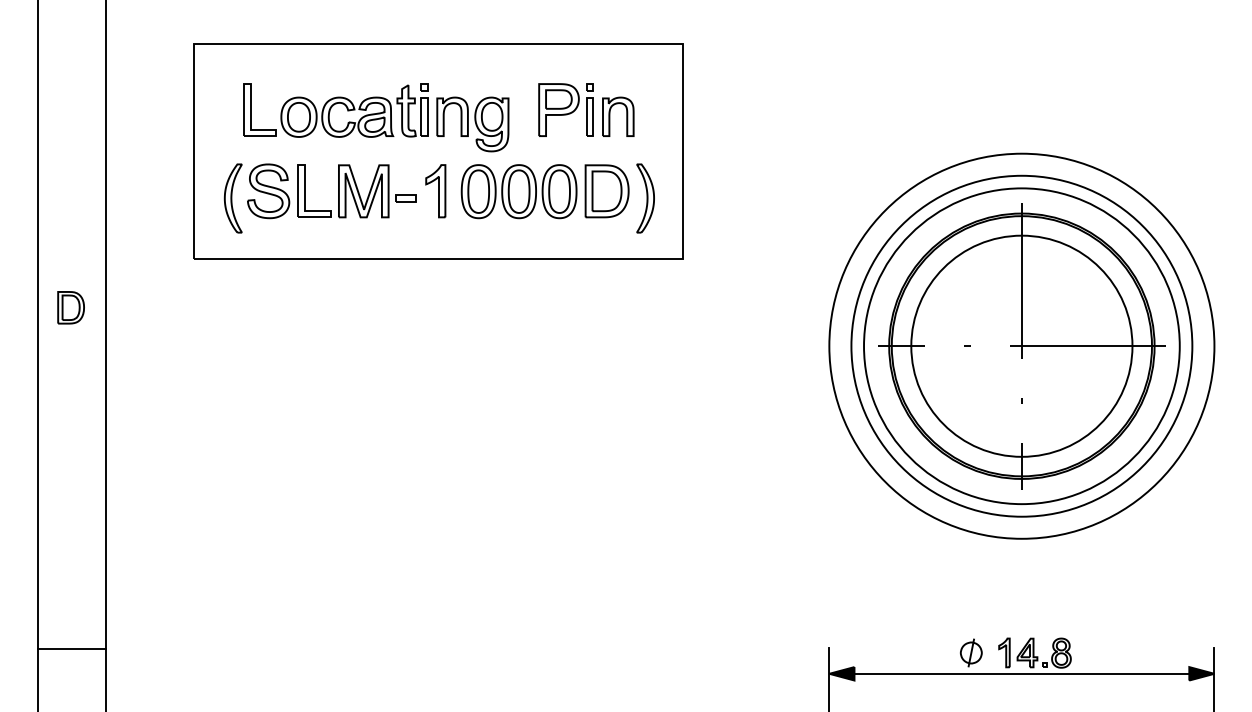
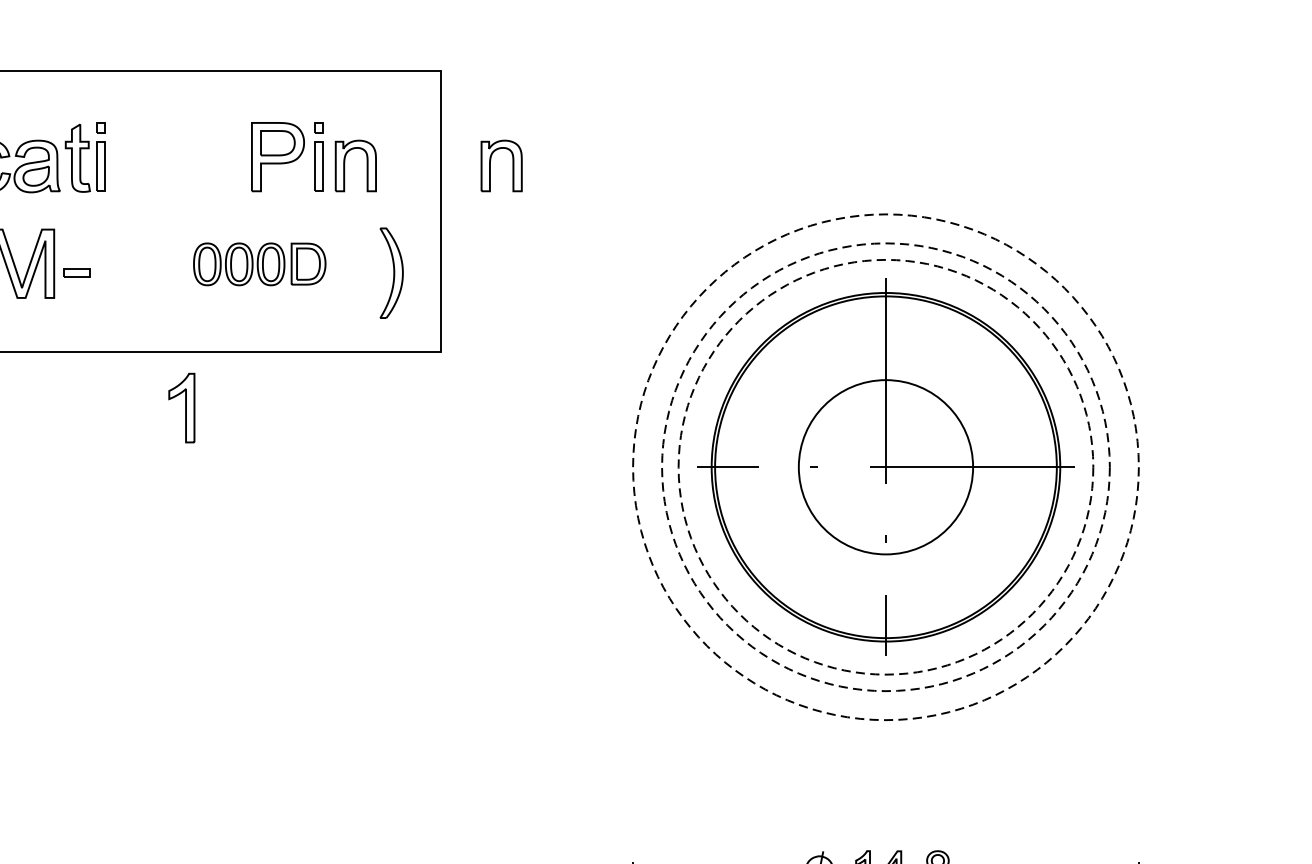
part: (721, 116) -> (491, 165), added
part: (472, 124) -> (164, 176), removed
part: (435, 191) -> (181, 408), moved
part: (544, 191) -> (258, 264), size x0.6
circle: (1021, 345) -> (885, 466), size x0.6
circle: (1021, 345) -> (885, 466), solid -> dashed
circle: (1021, 345) -> (885, 466), solid -> dashed
circle: (1021, 346) -> (885, 467), solid -> dashed

